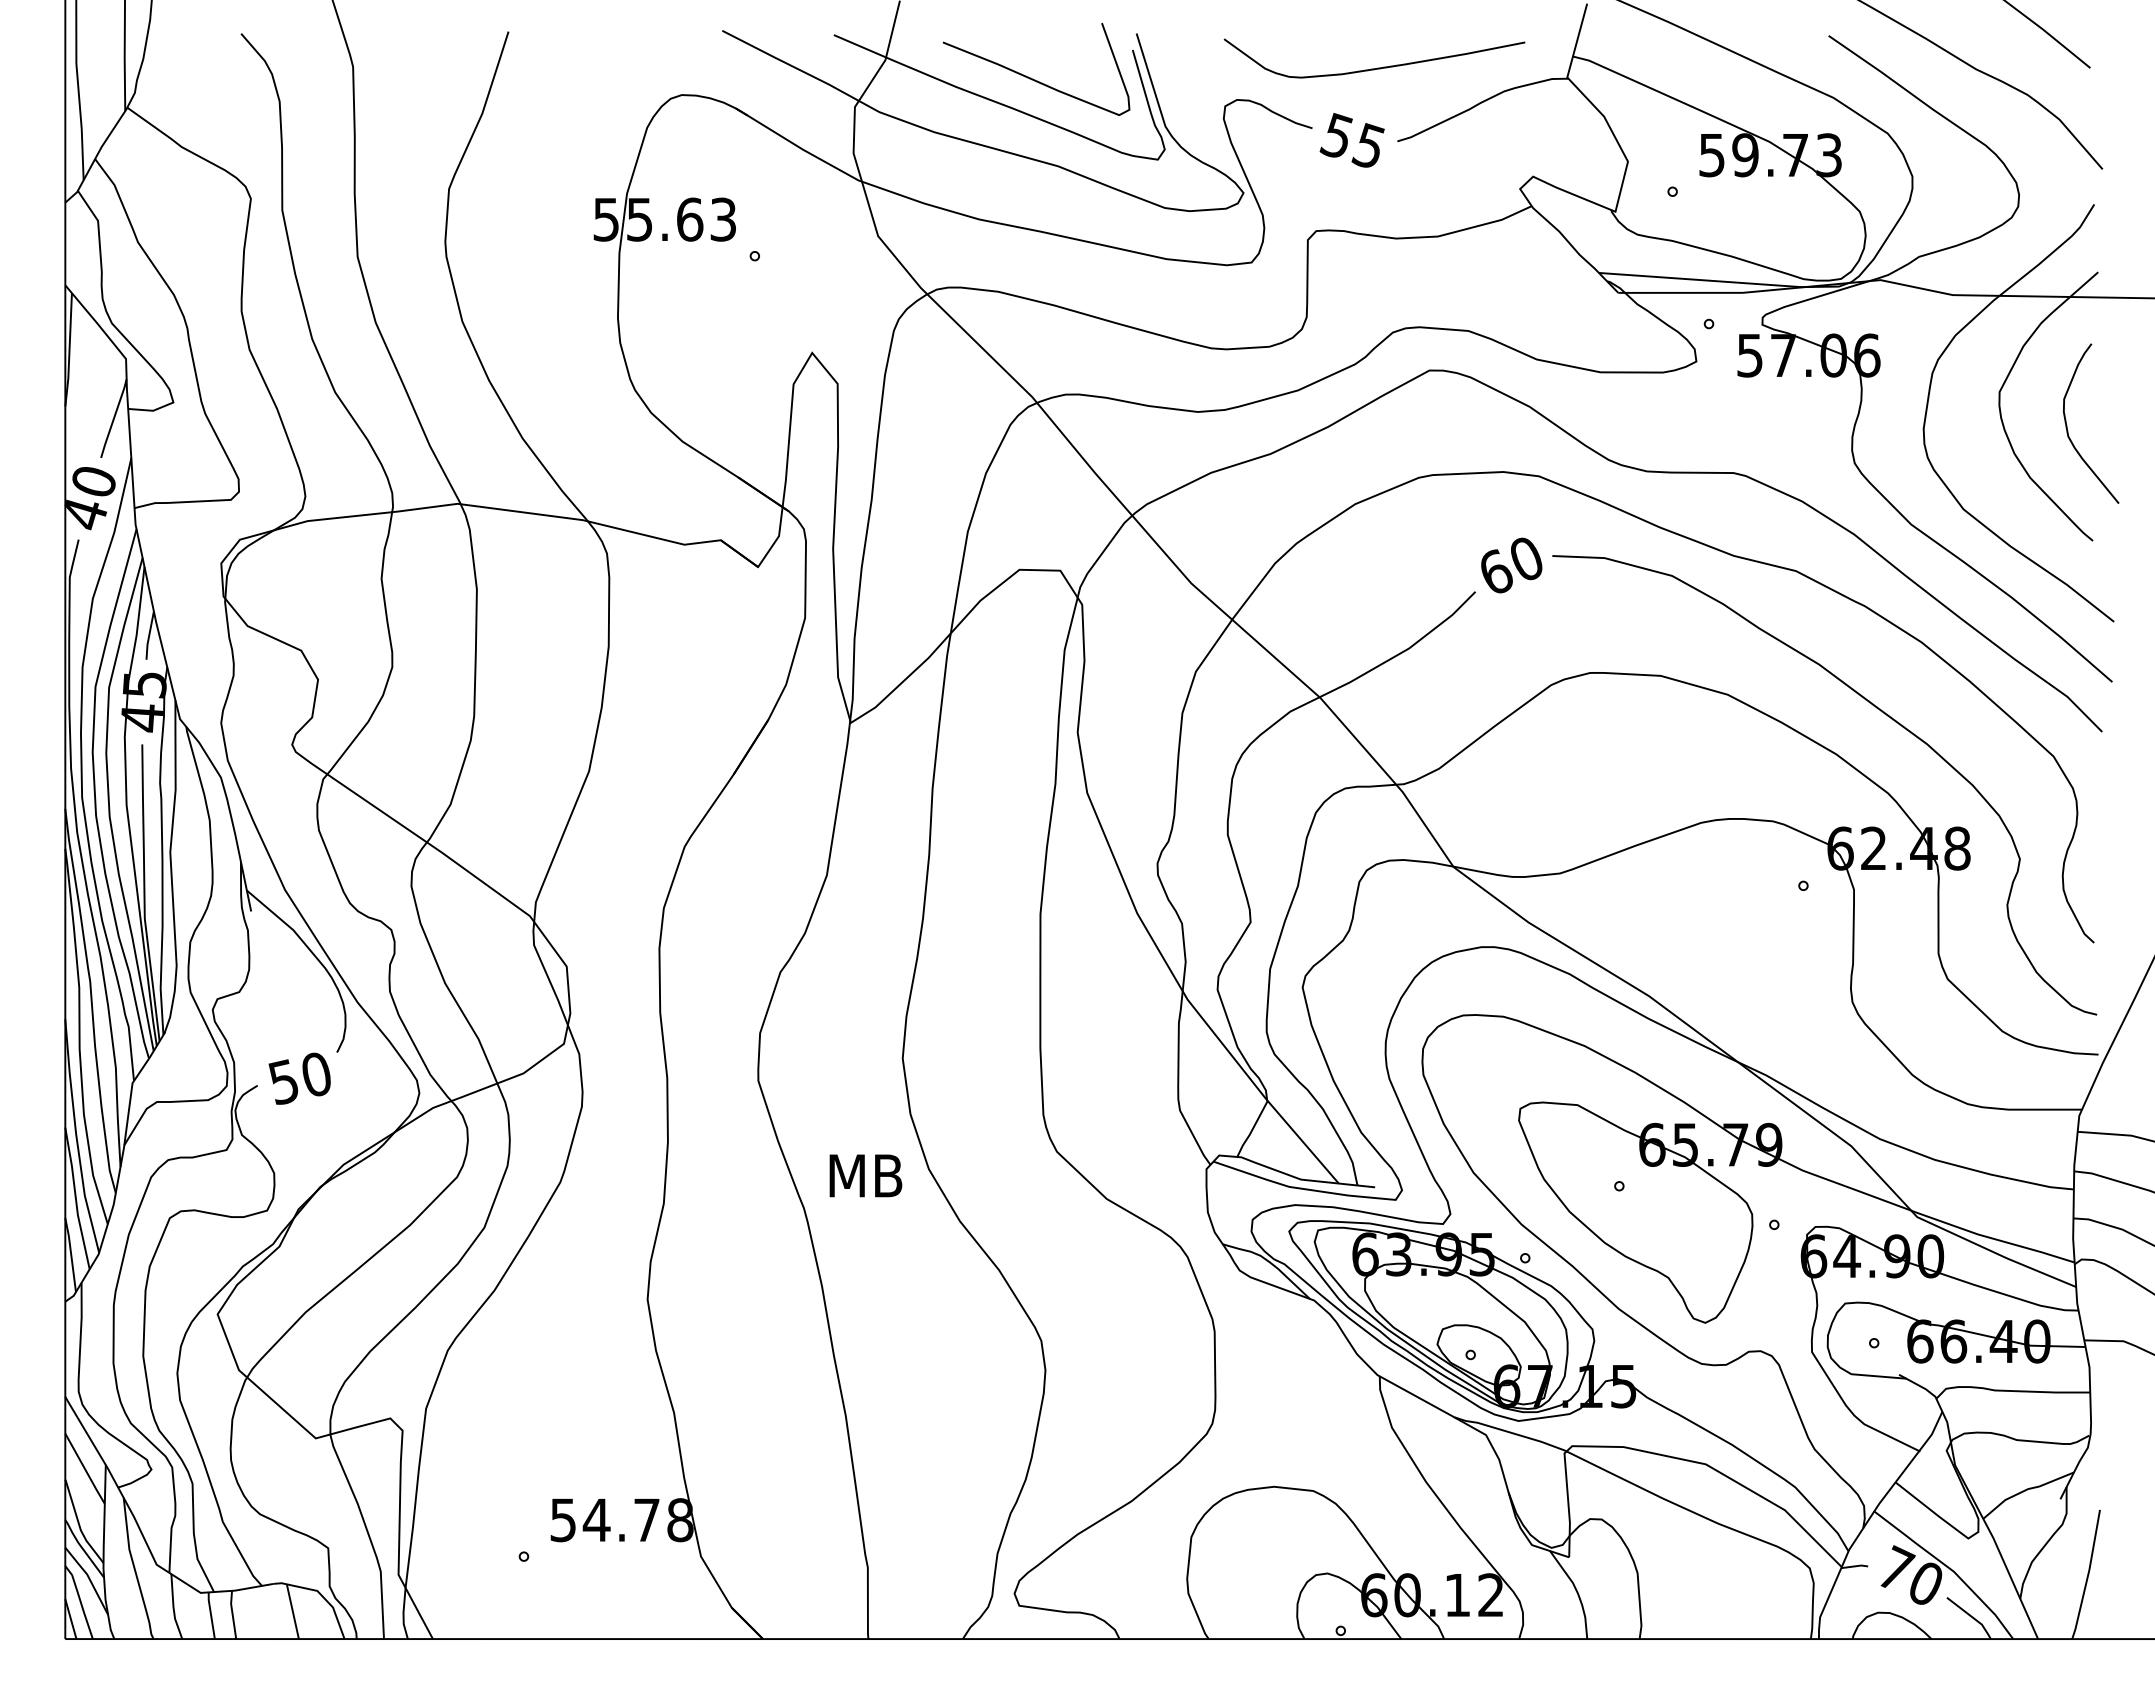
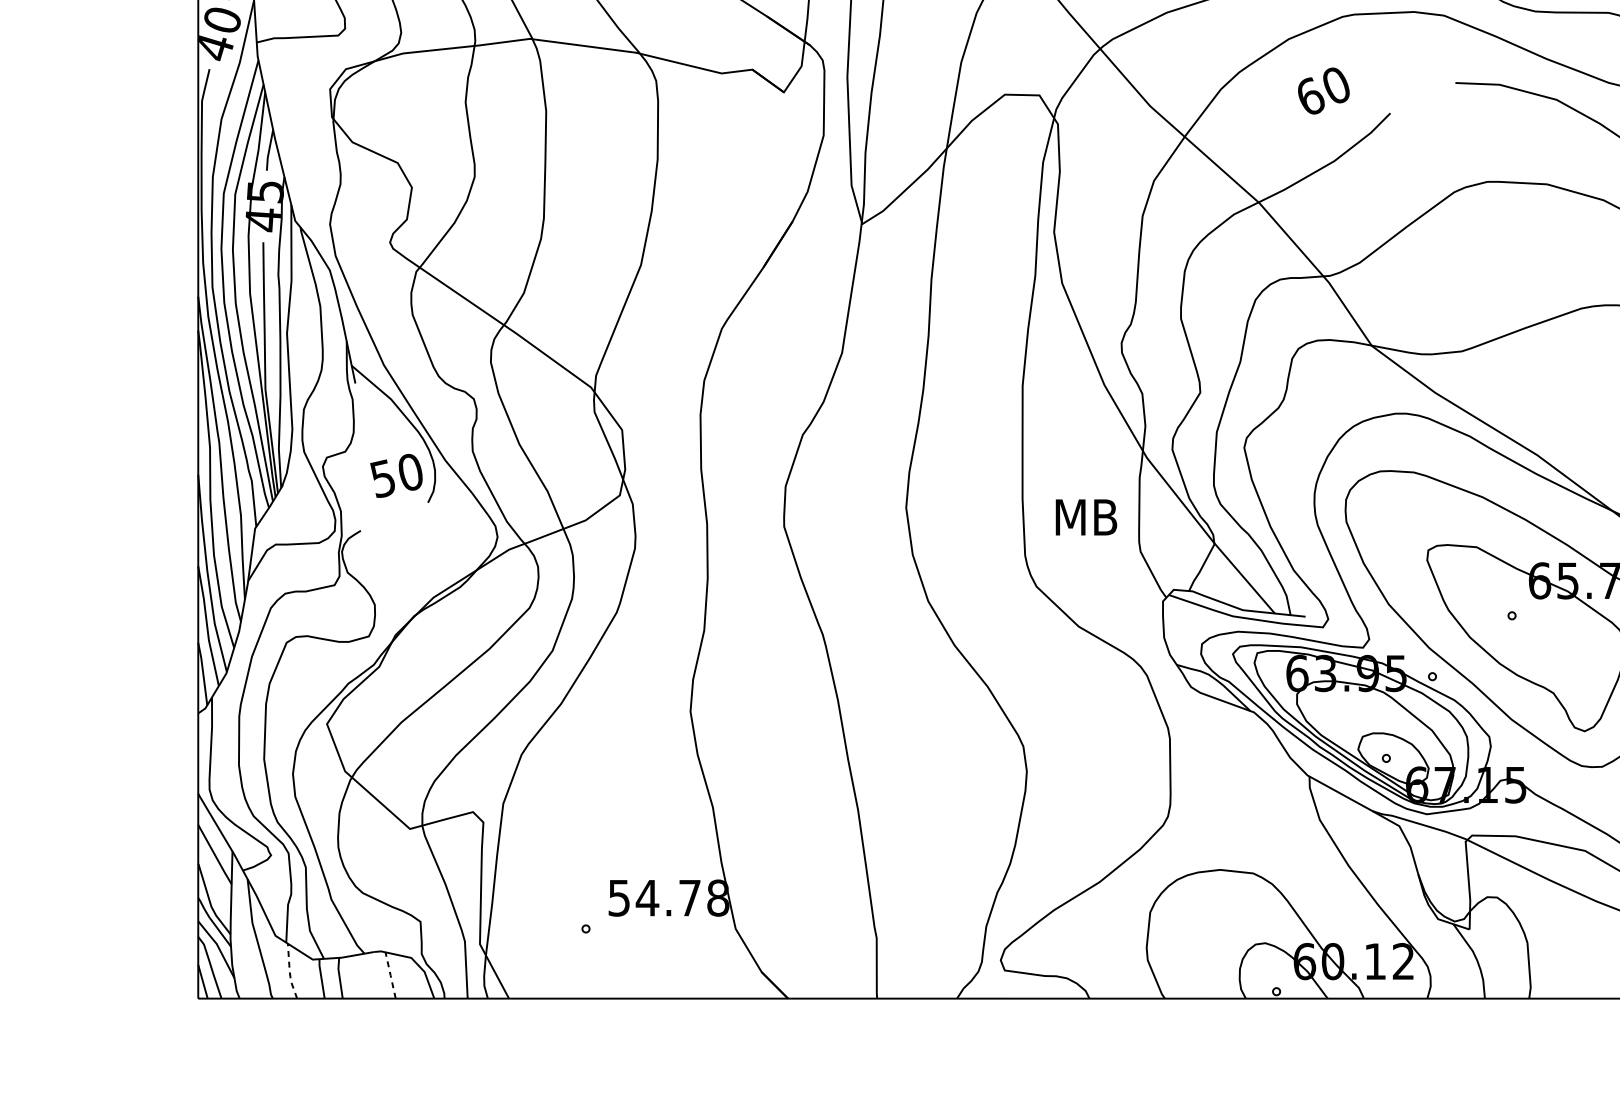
text: (1511, 565) -> (1323, 91), moved
text: (299, 1078) -> (396, 475), moved
text: (865, 1175) -> (1086, 517), moved
line: (173, 1607) -> (289, 971), solid -> dashed
line: (292, 1611) -> (390, 975), solid -> dashed

